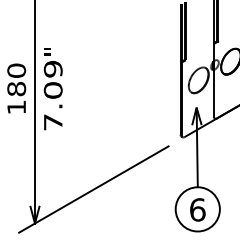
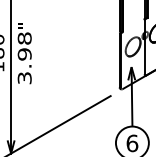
text: (52, 95) -> (24, 58), 7.09 -> 3.98

